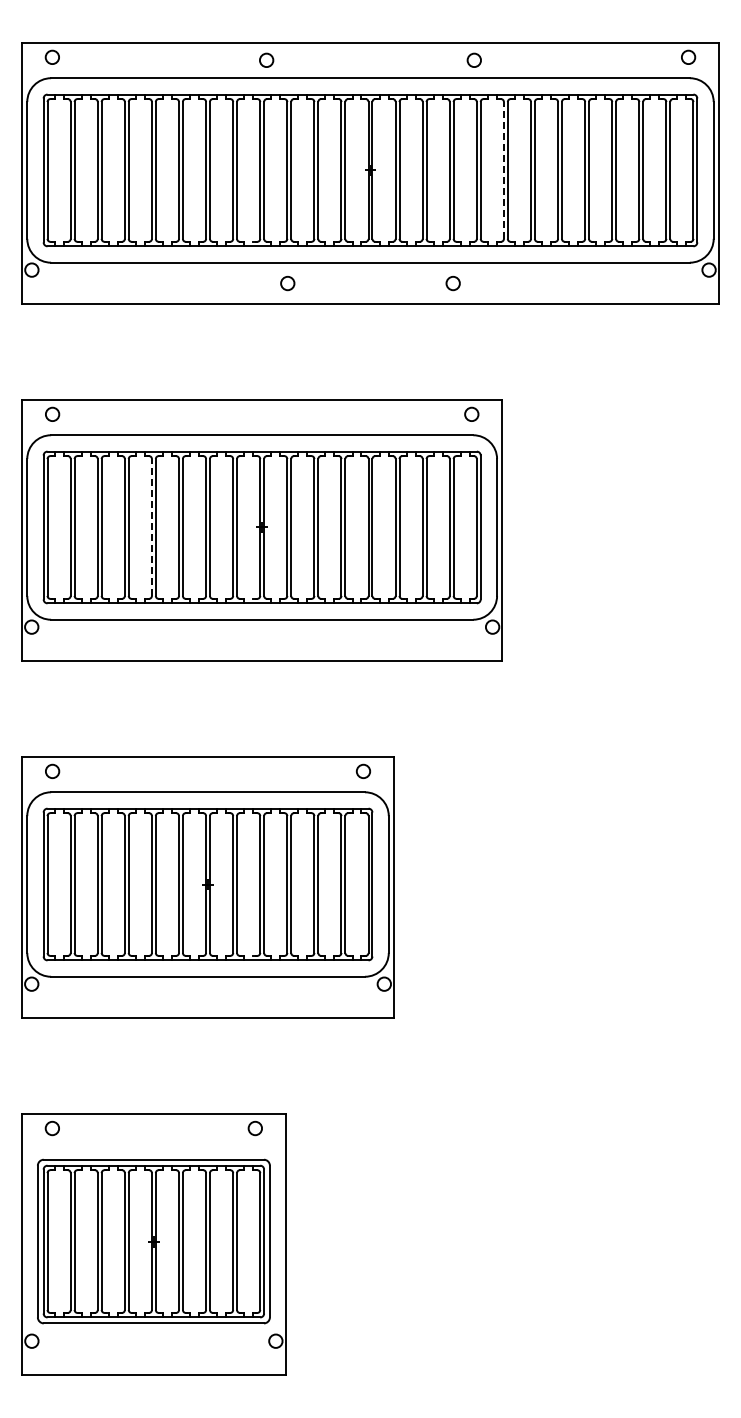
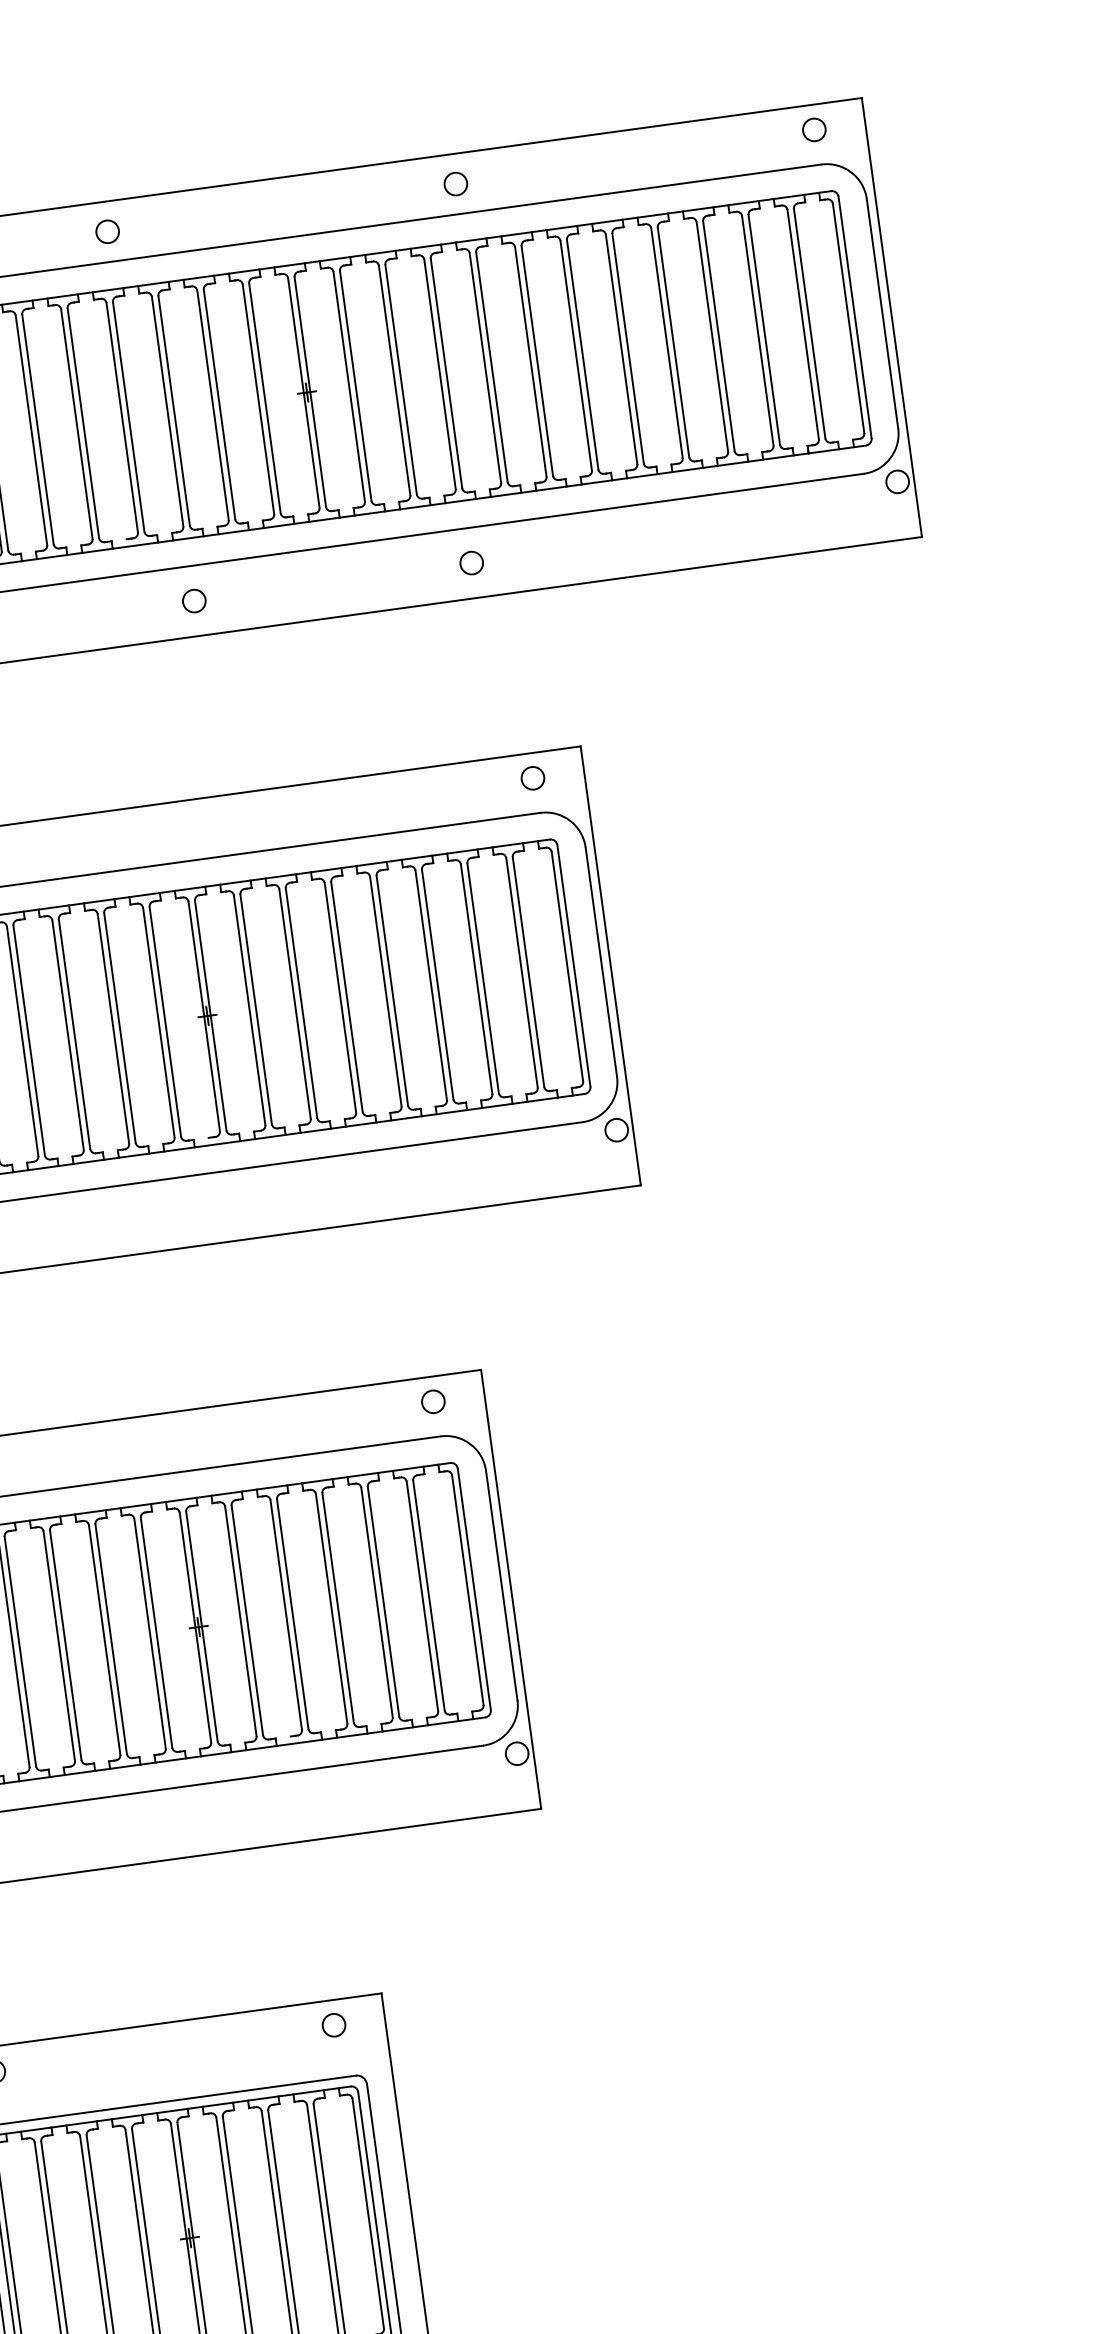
line: (503, 169) -> (529, 360), dashed -> solid
line: (151, 526) -> (21, 1039), dashed -> solid

